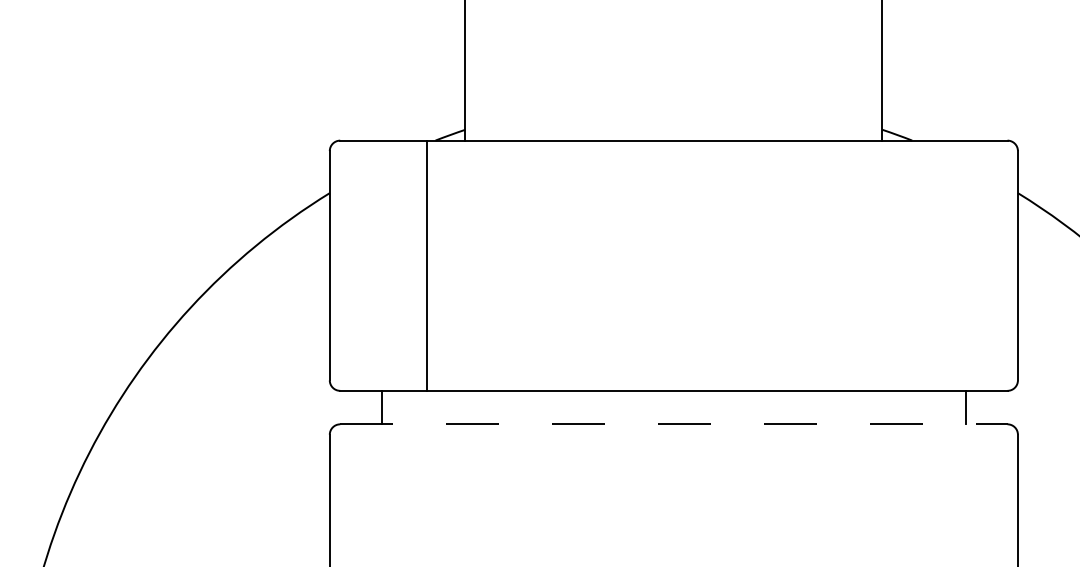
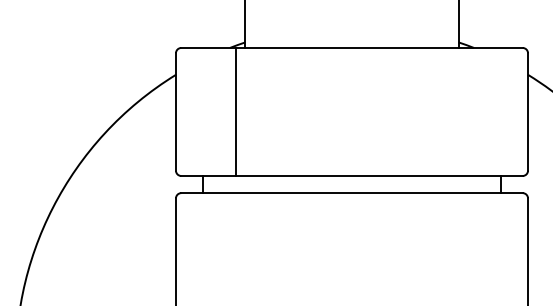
line: (426, 264) -> (235, 111), moved
line: (674, 425) -> (352, 193), dashed -> solid

